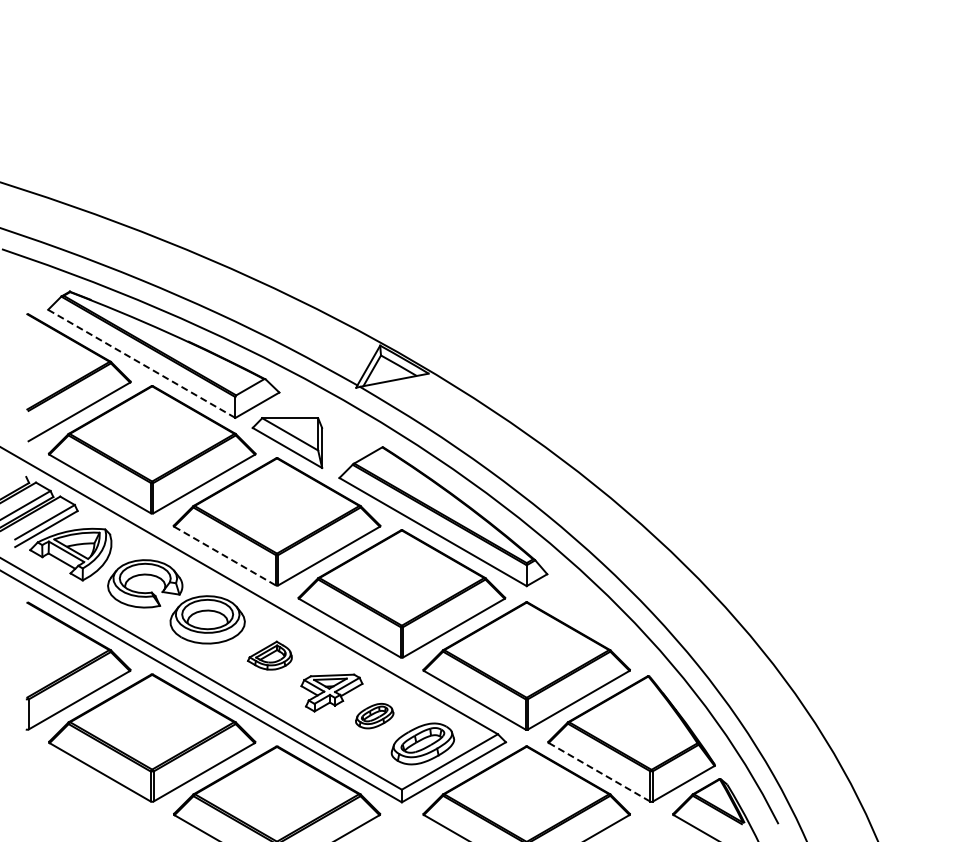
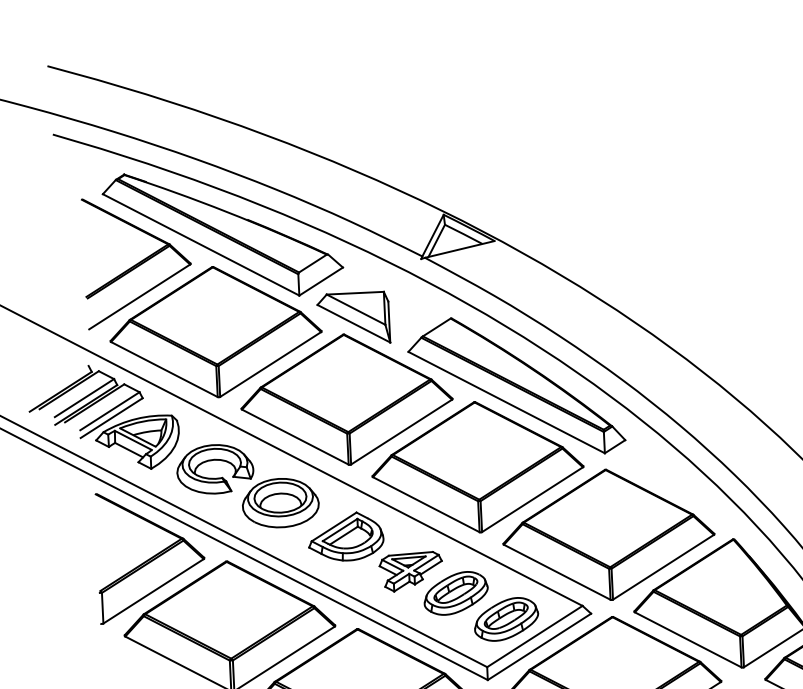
line: (142, 364) -> (201, 245), dashed -> solid
line: (225, 556) -> (295, 437), dashed -> solid
part: (269, 655) -> (345, 536), size x1.67
part: (374, 715) -> (455, 592), size x1.67
line: (599, 772) -> (688, 640), dashed -> solid

